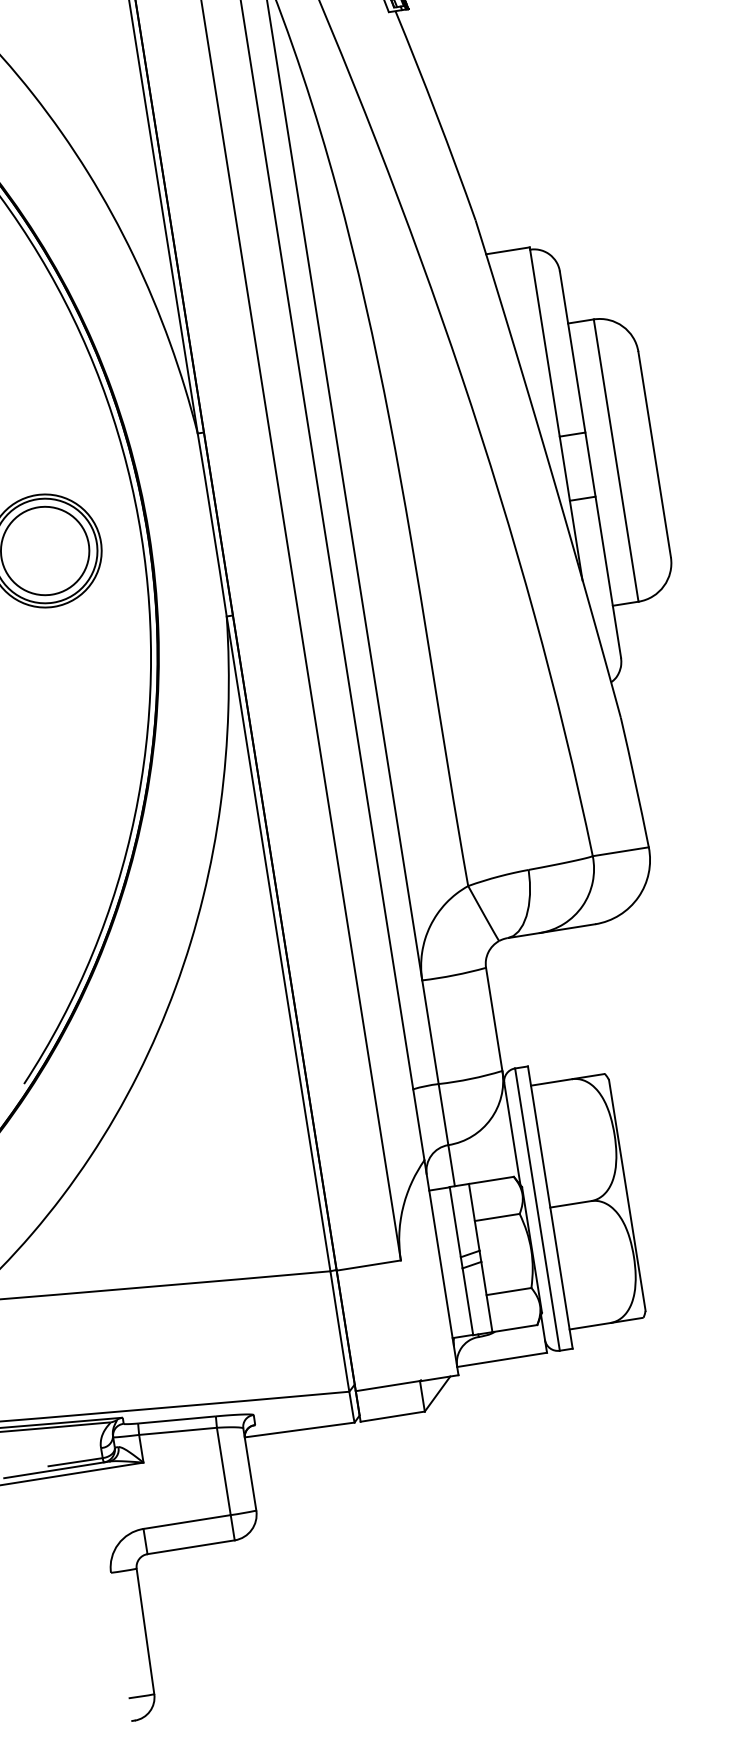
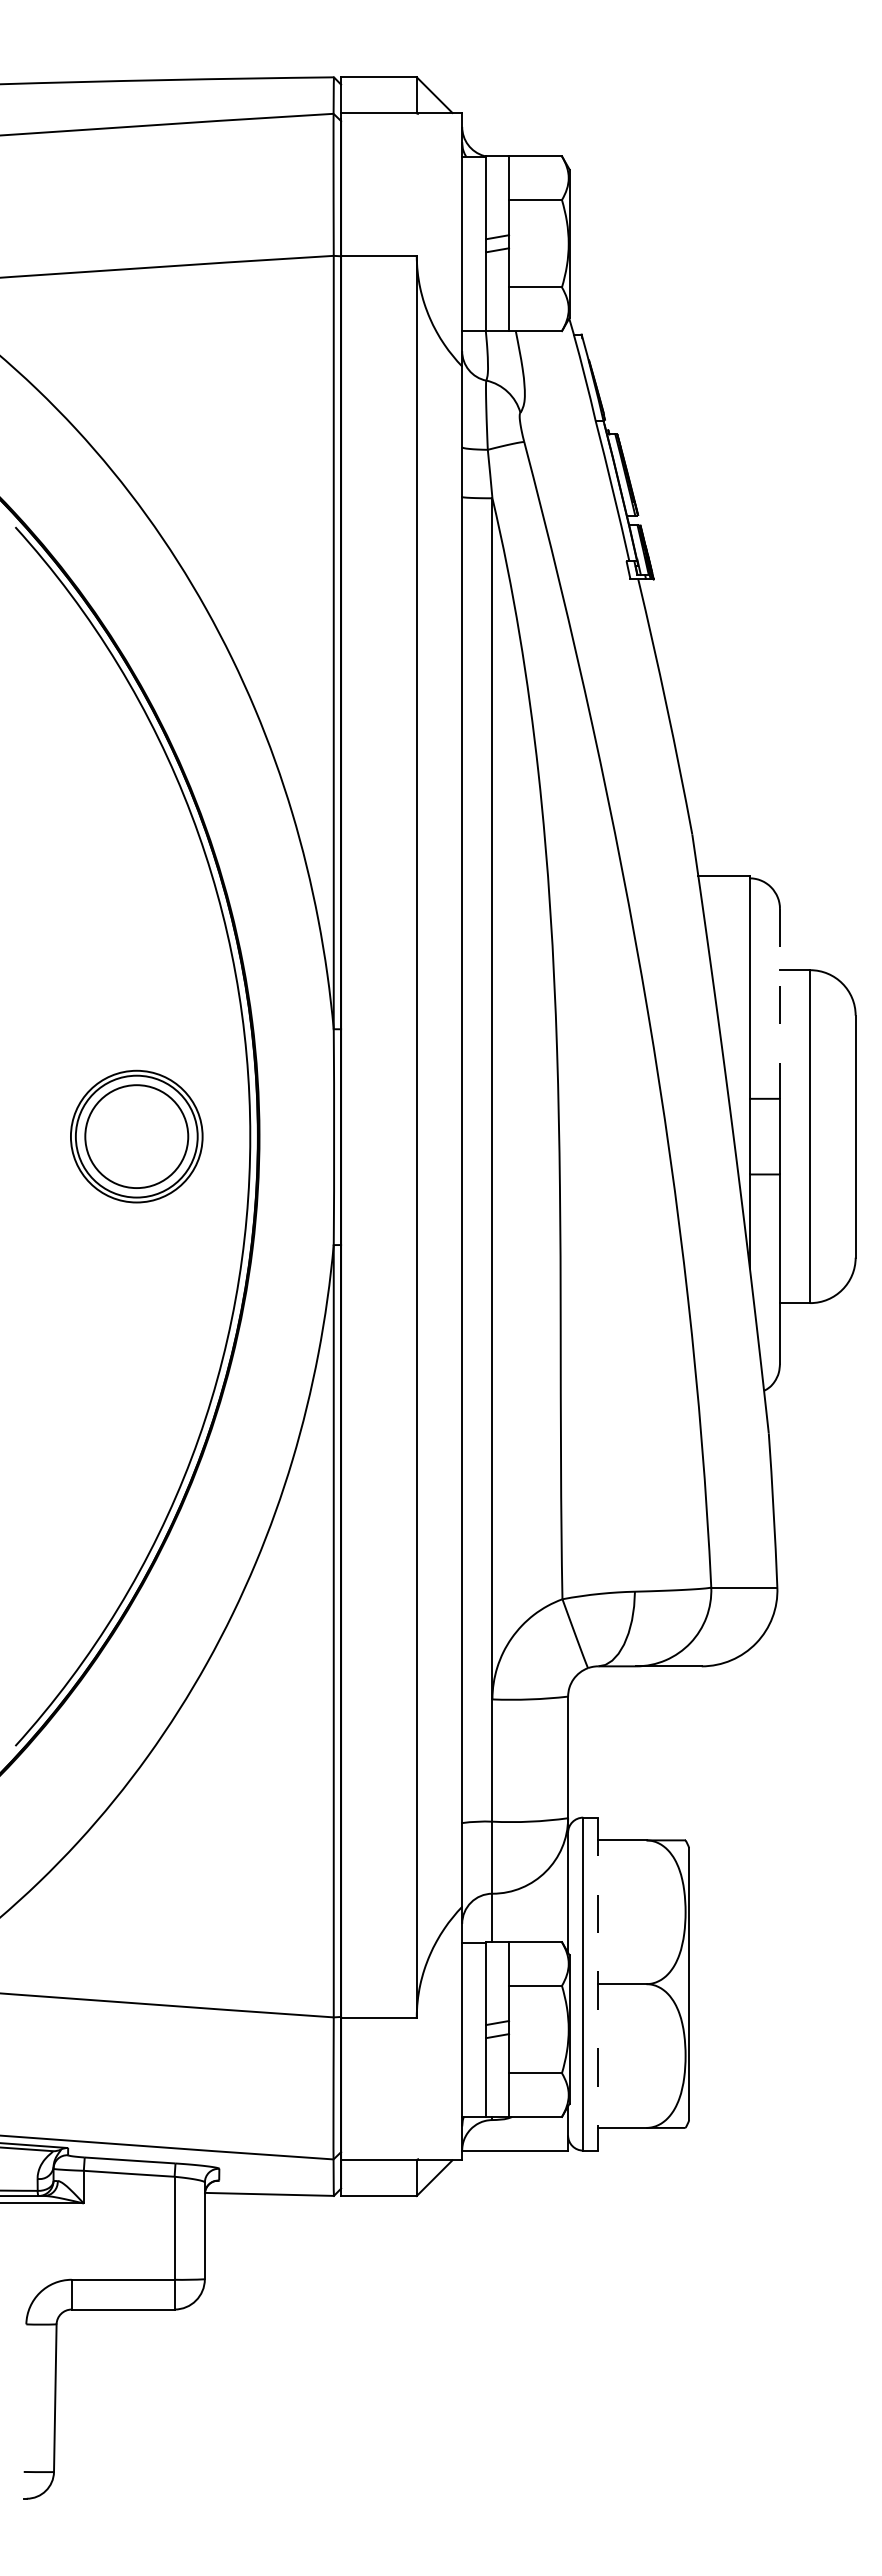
line: (572, 351) -> (779, 1003), solid -> dashed
line: (550, 1207) -> (598, 1984), solid -> dashed

